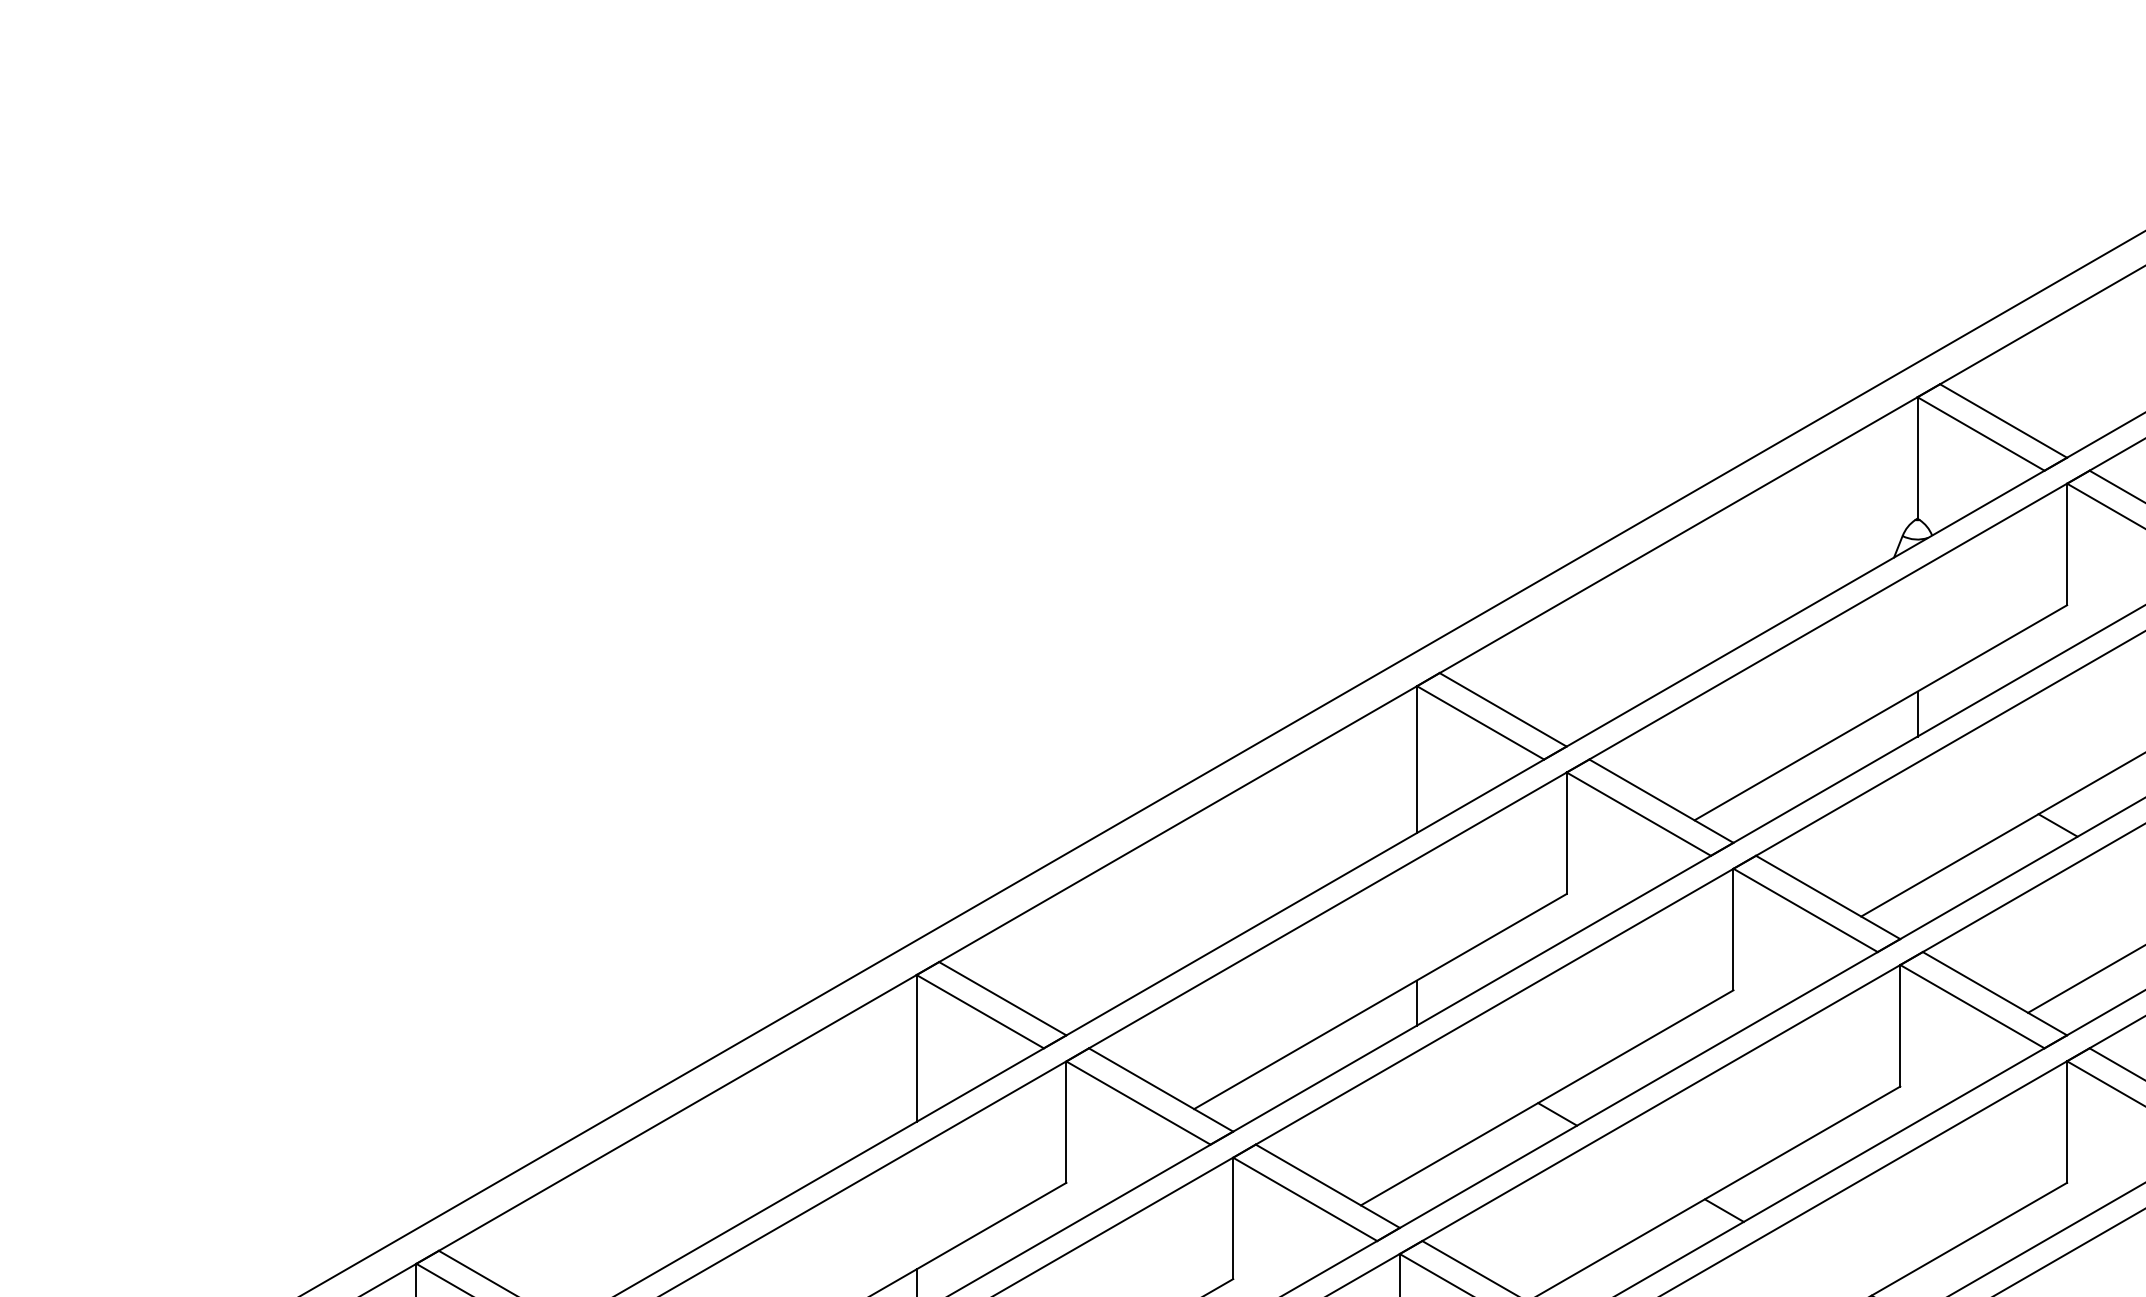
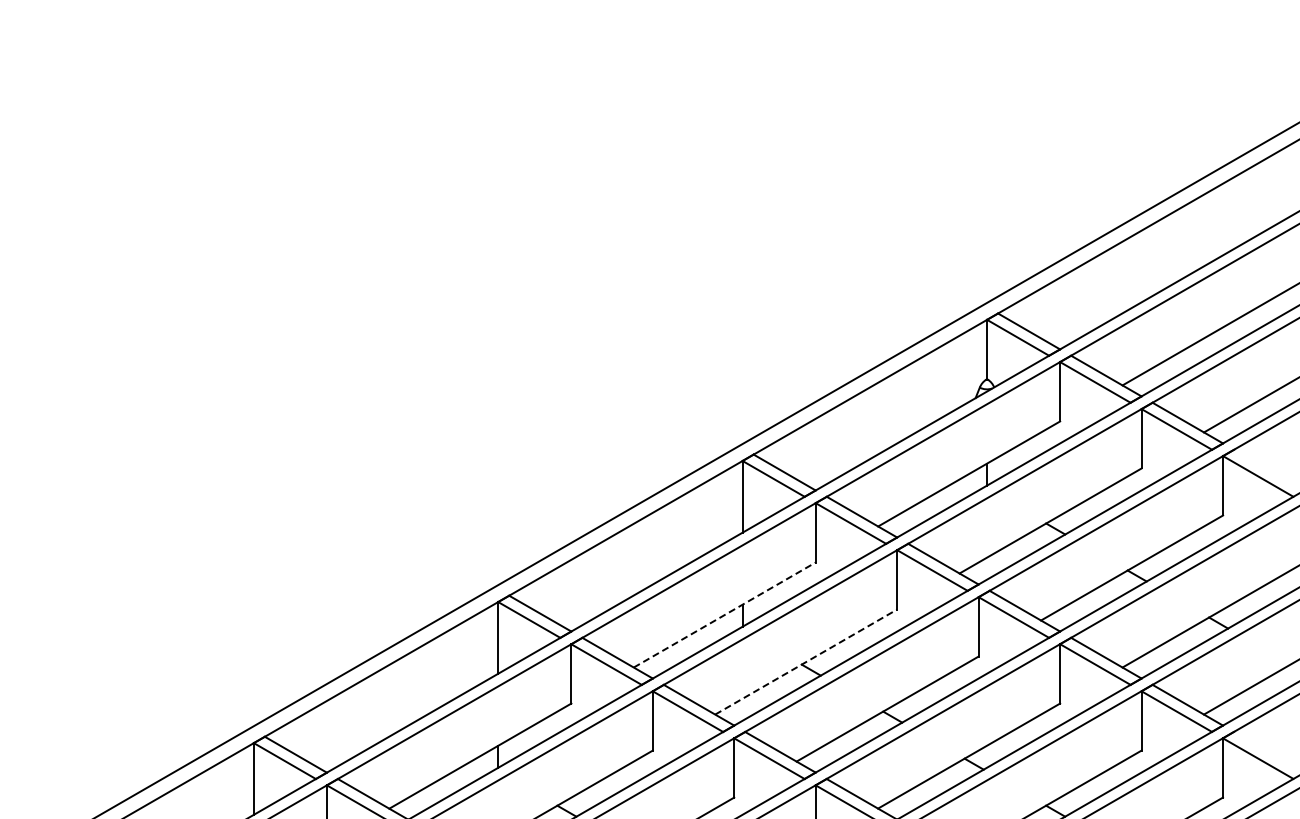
line: (1381, 1000) -> (725, 614), solid -> dashed
line: (1547, 1096) -> (806, 661), solid -> dashed

